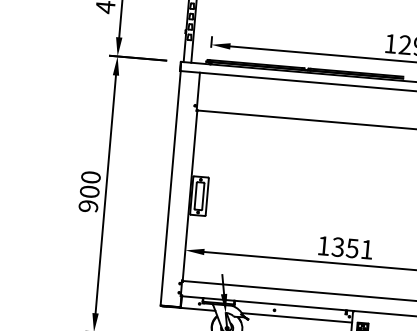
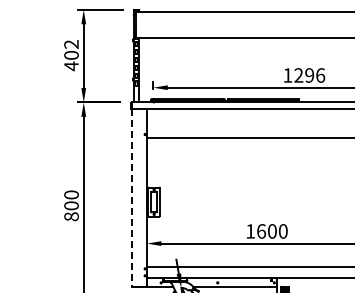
line: (171, 187) -> (132, 197), solid -> dashed
text: (88, 205) -> (71, 216), 900 -> 800
text: (351, 248) -> (271, 231), 1351 -> 1600

